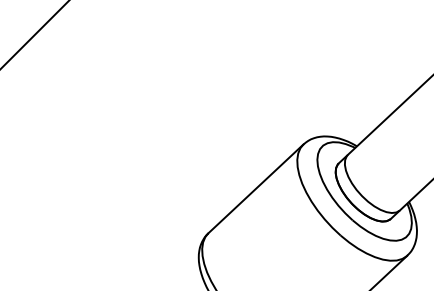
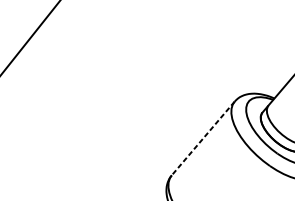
line: (255, 189) -> (202, 139), solid -> dashed

